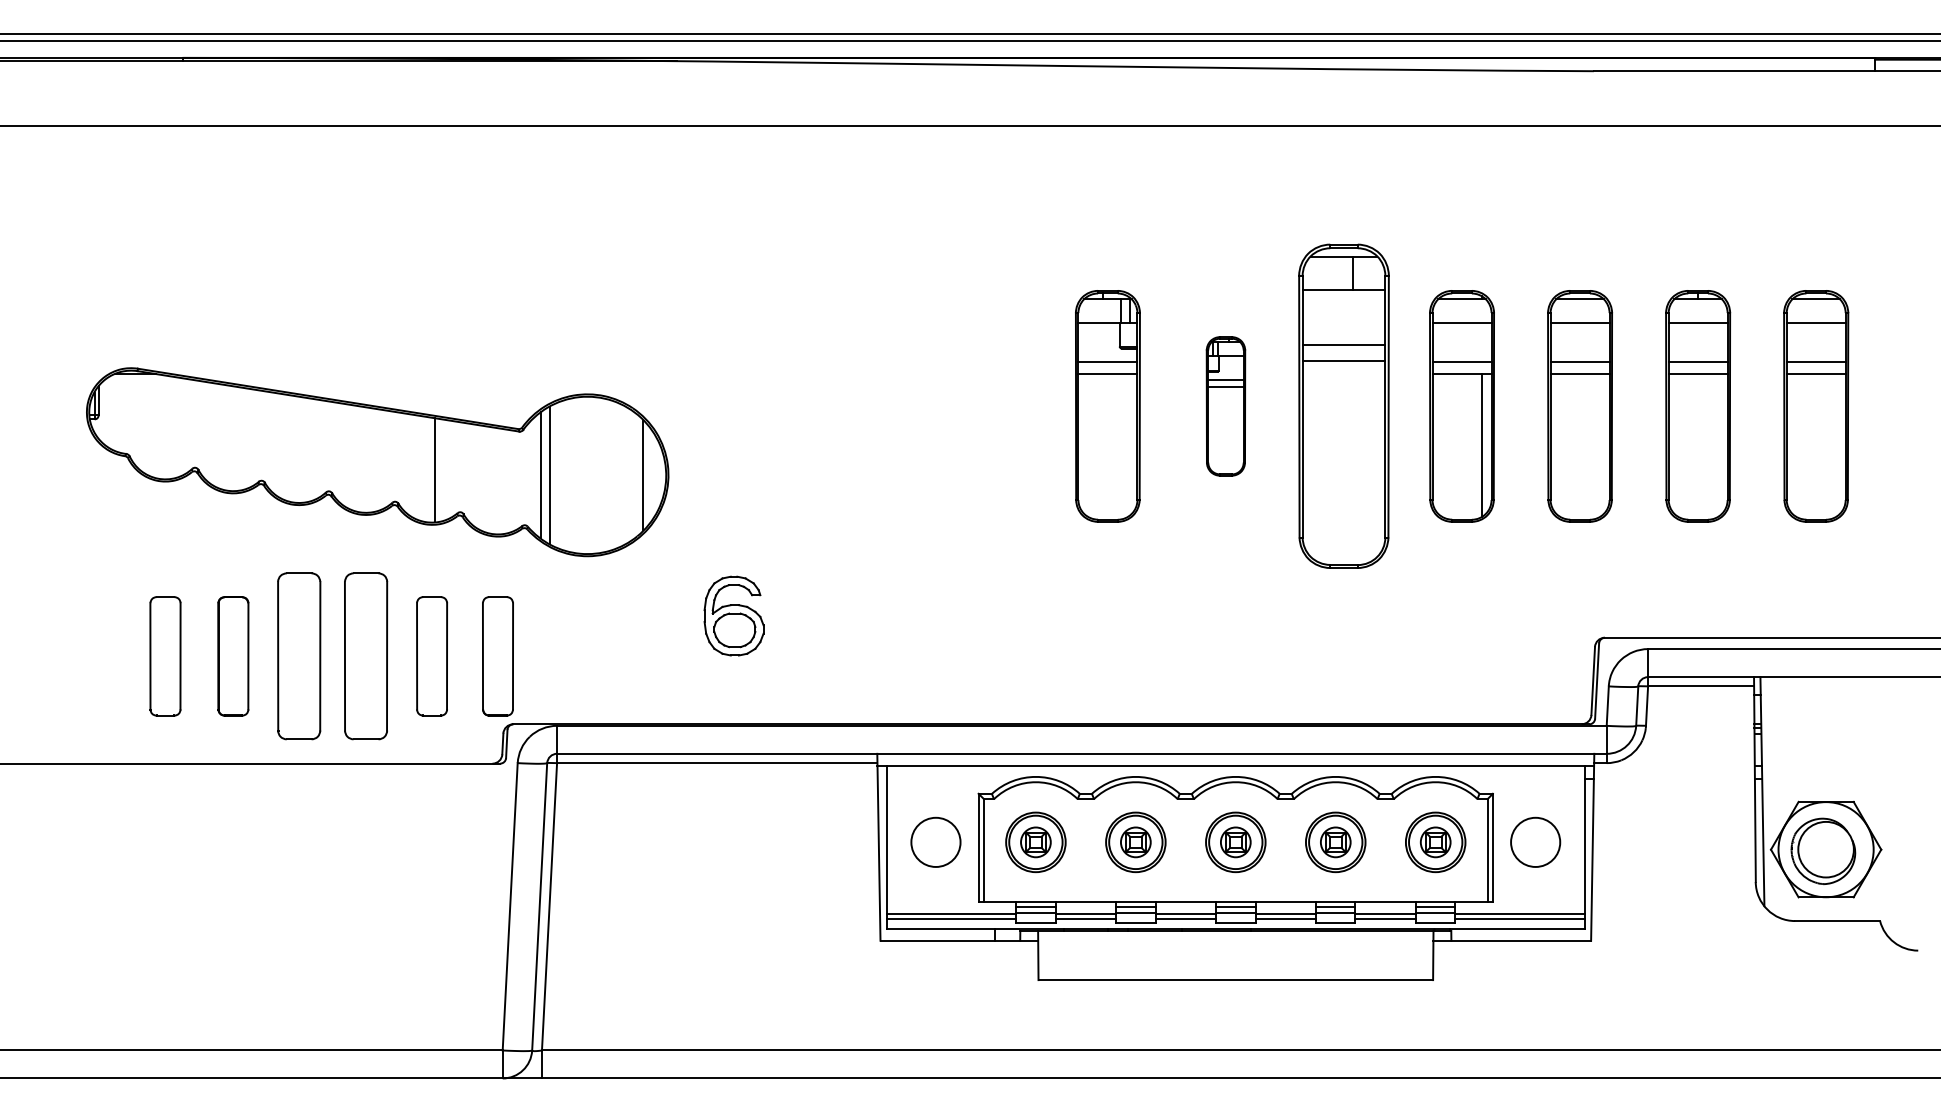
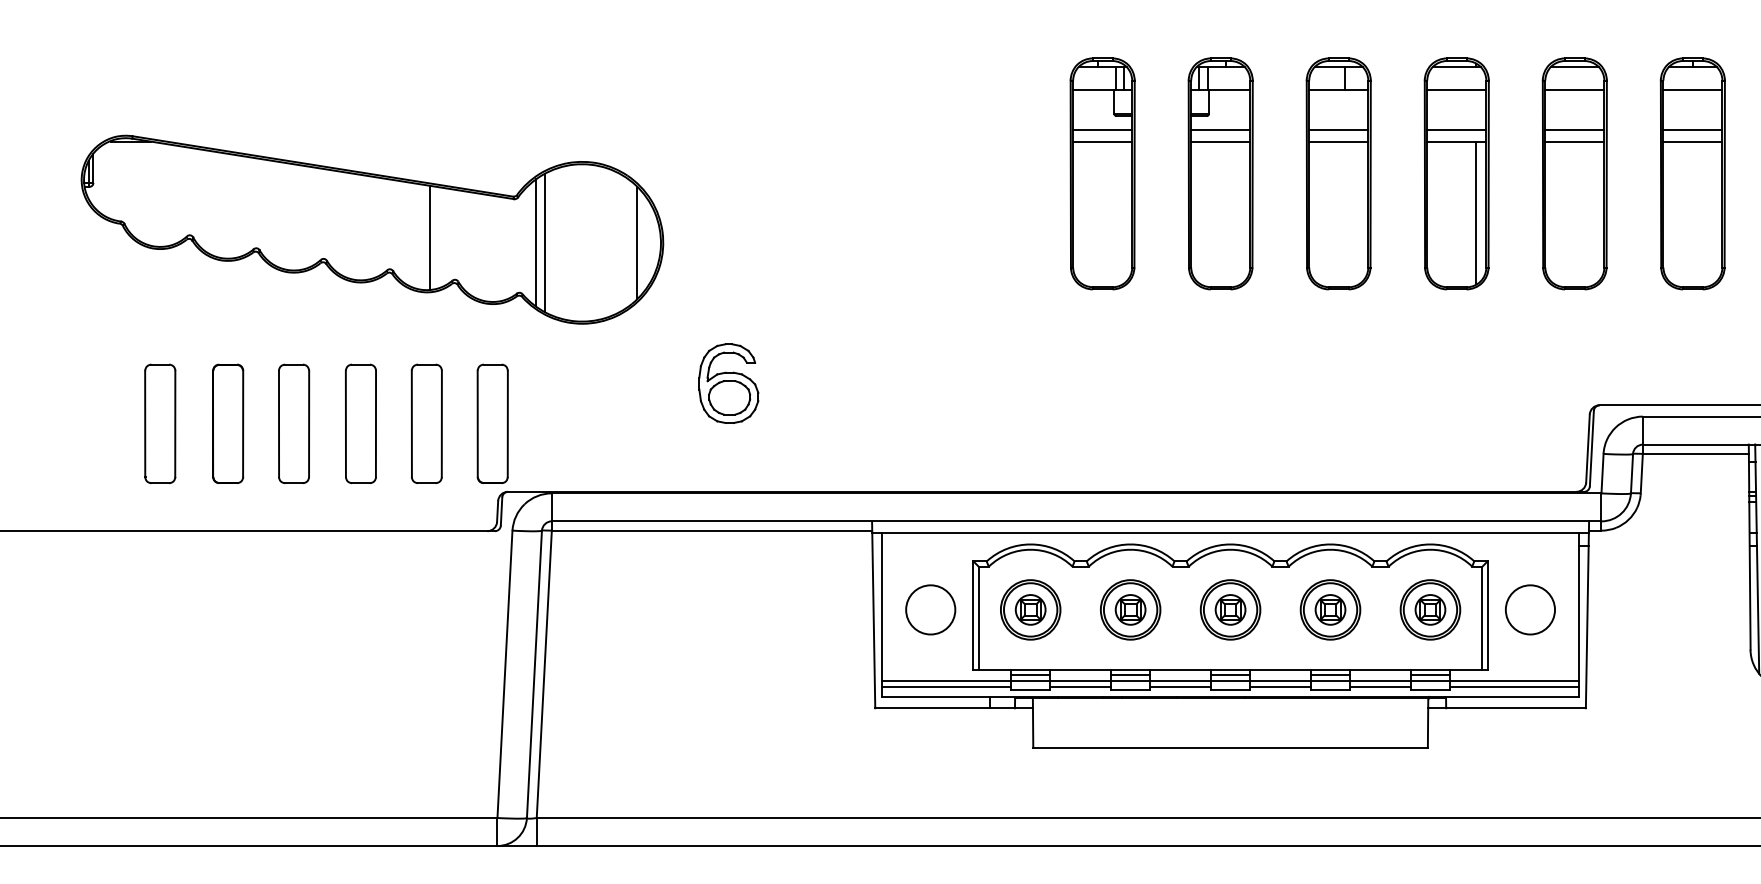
part: (1225, 406) -> (1220, 174), size x1.67
part: (1343, 406) -> (1338, 174), size x0.71
part: (299, 656) -> (294, 424), size x0.71
part: (366, 656) -> (361, 424), size x0.71

